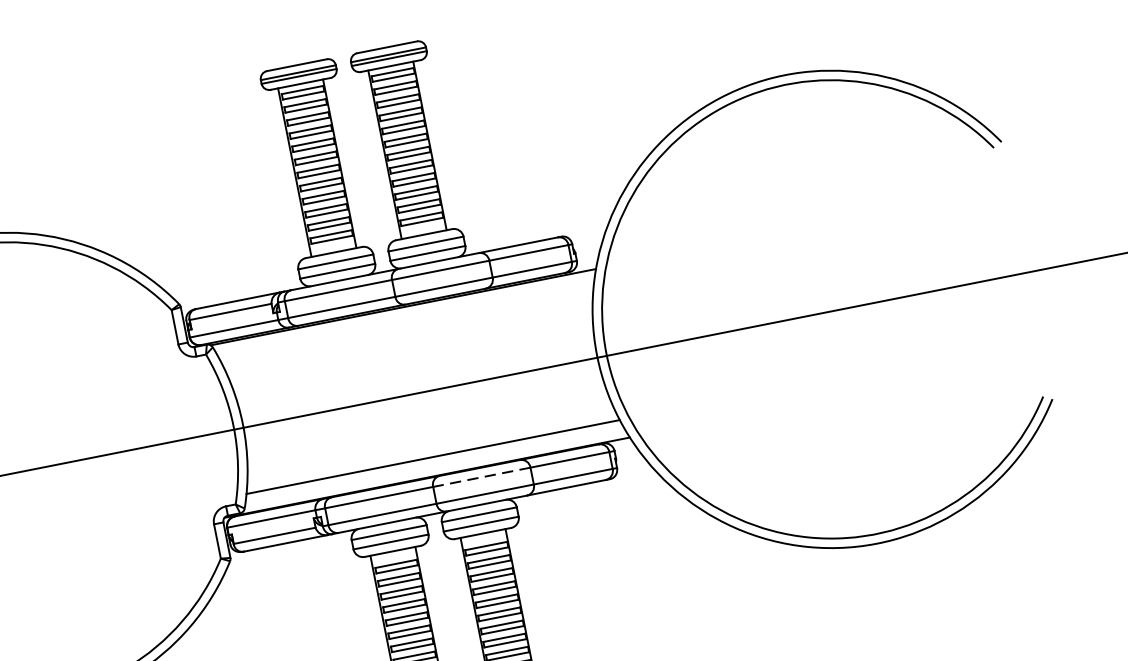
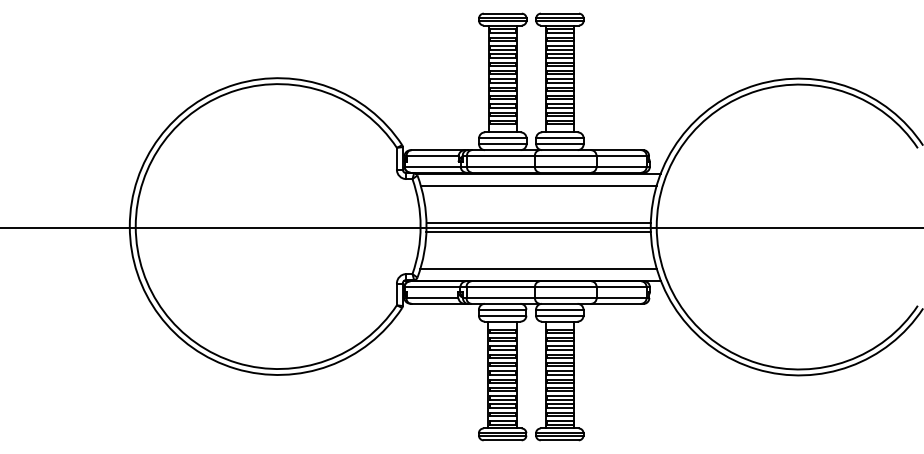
line: (406, 325) -> (538, 185), added
line: (418, 383) -> (538, 222), added
line: (421, 399) -> (538, 232), added
line: (481, 477) -> (565, 287), dashed -> solid

